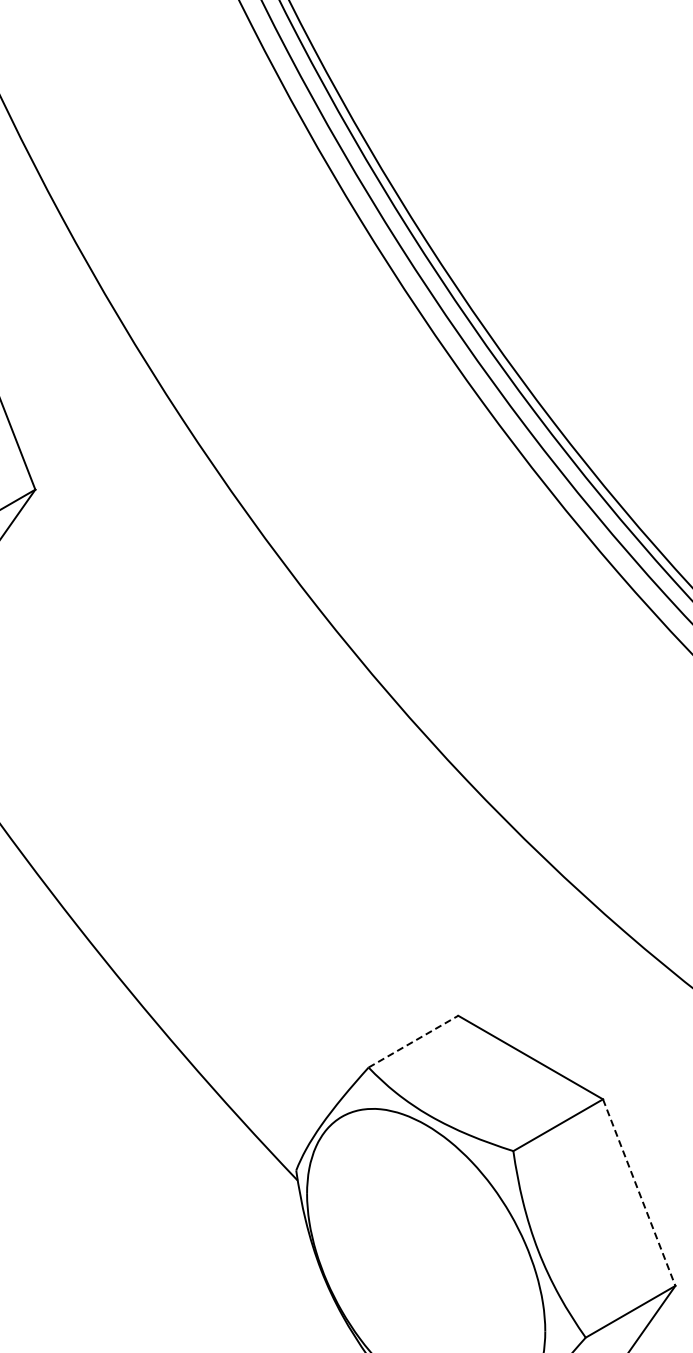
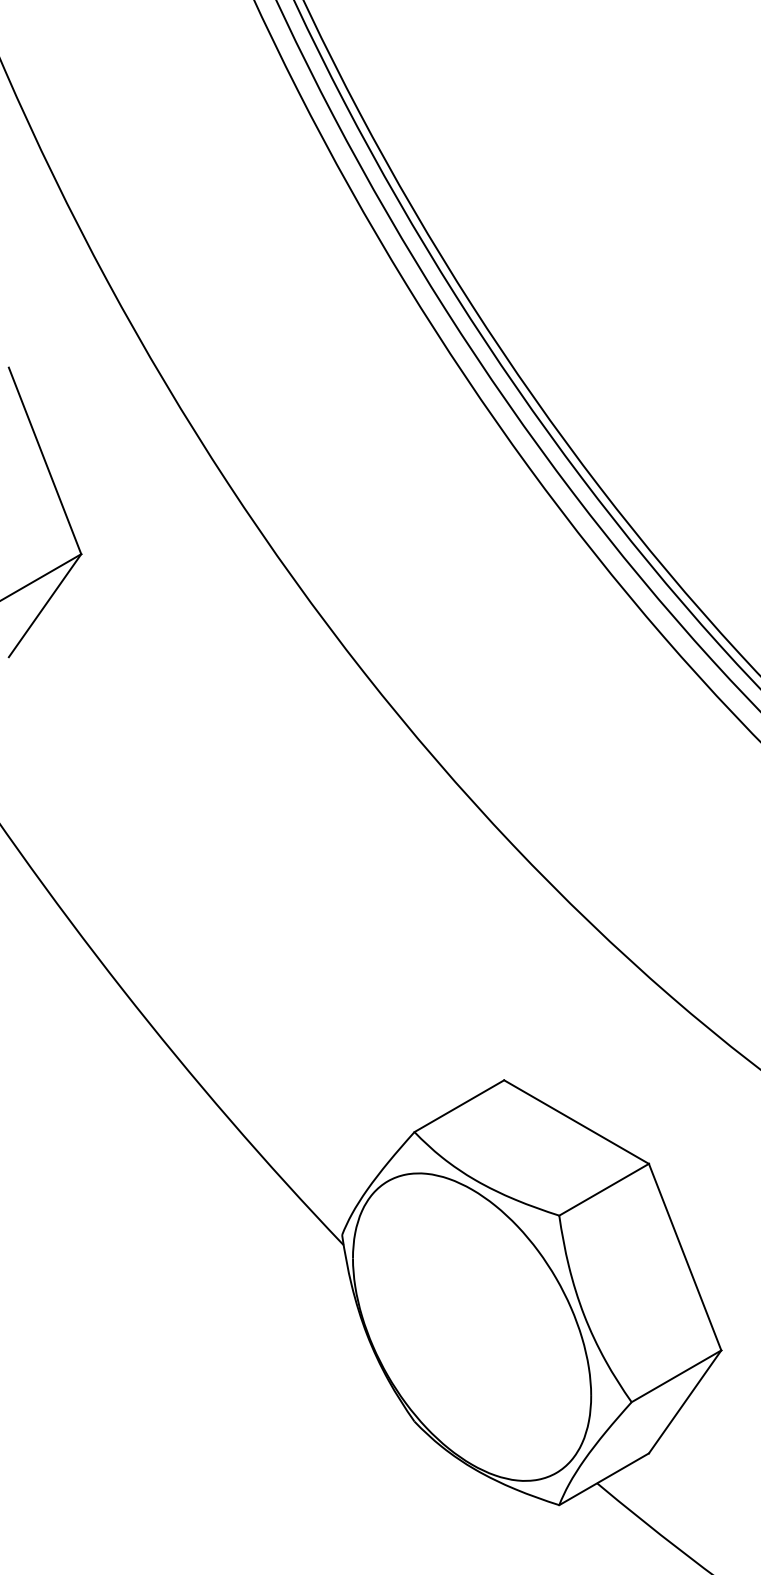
line: (413, 1041) -> (459, 1106), dashed -> solid
line: (639, 1192) -> (685, 1257), dashed -> solid

